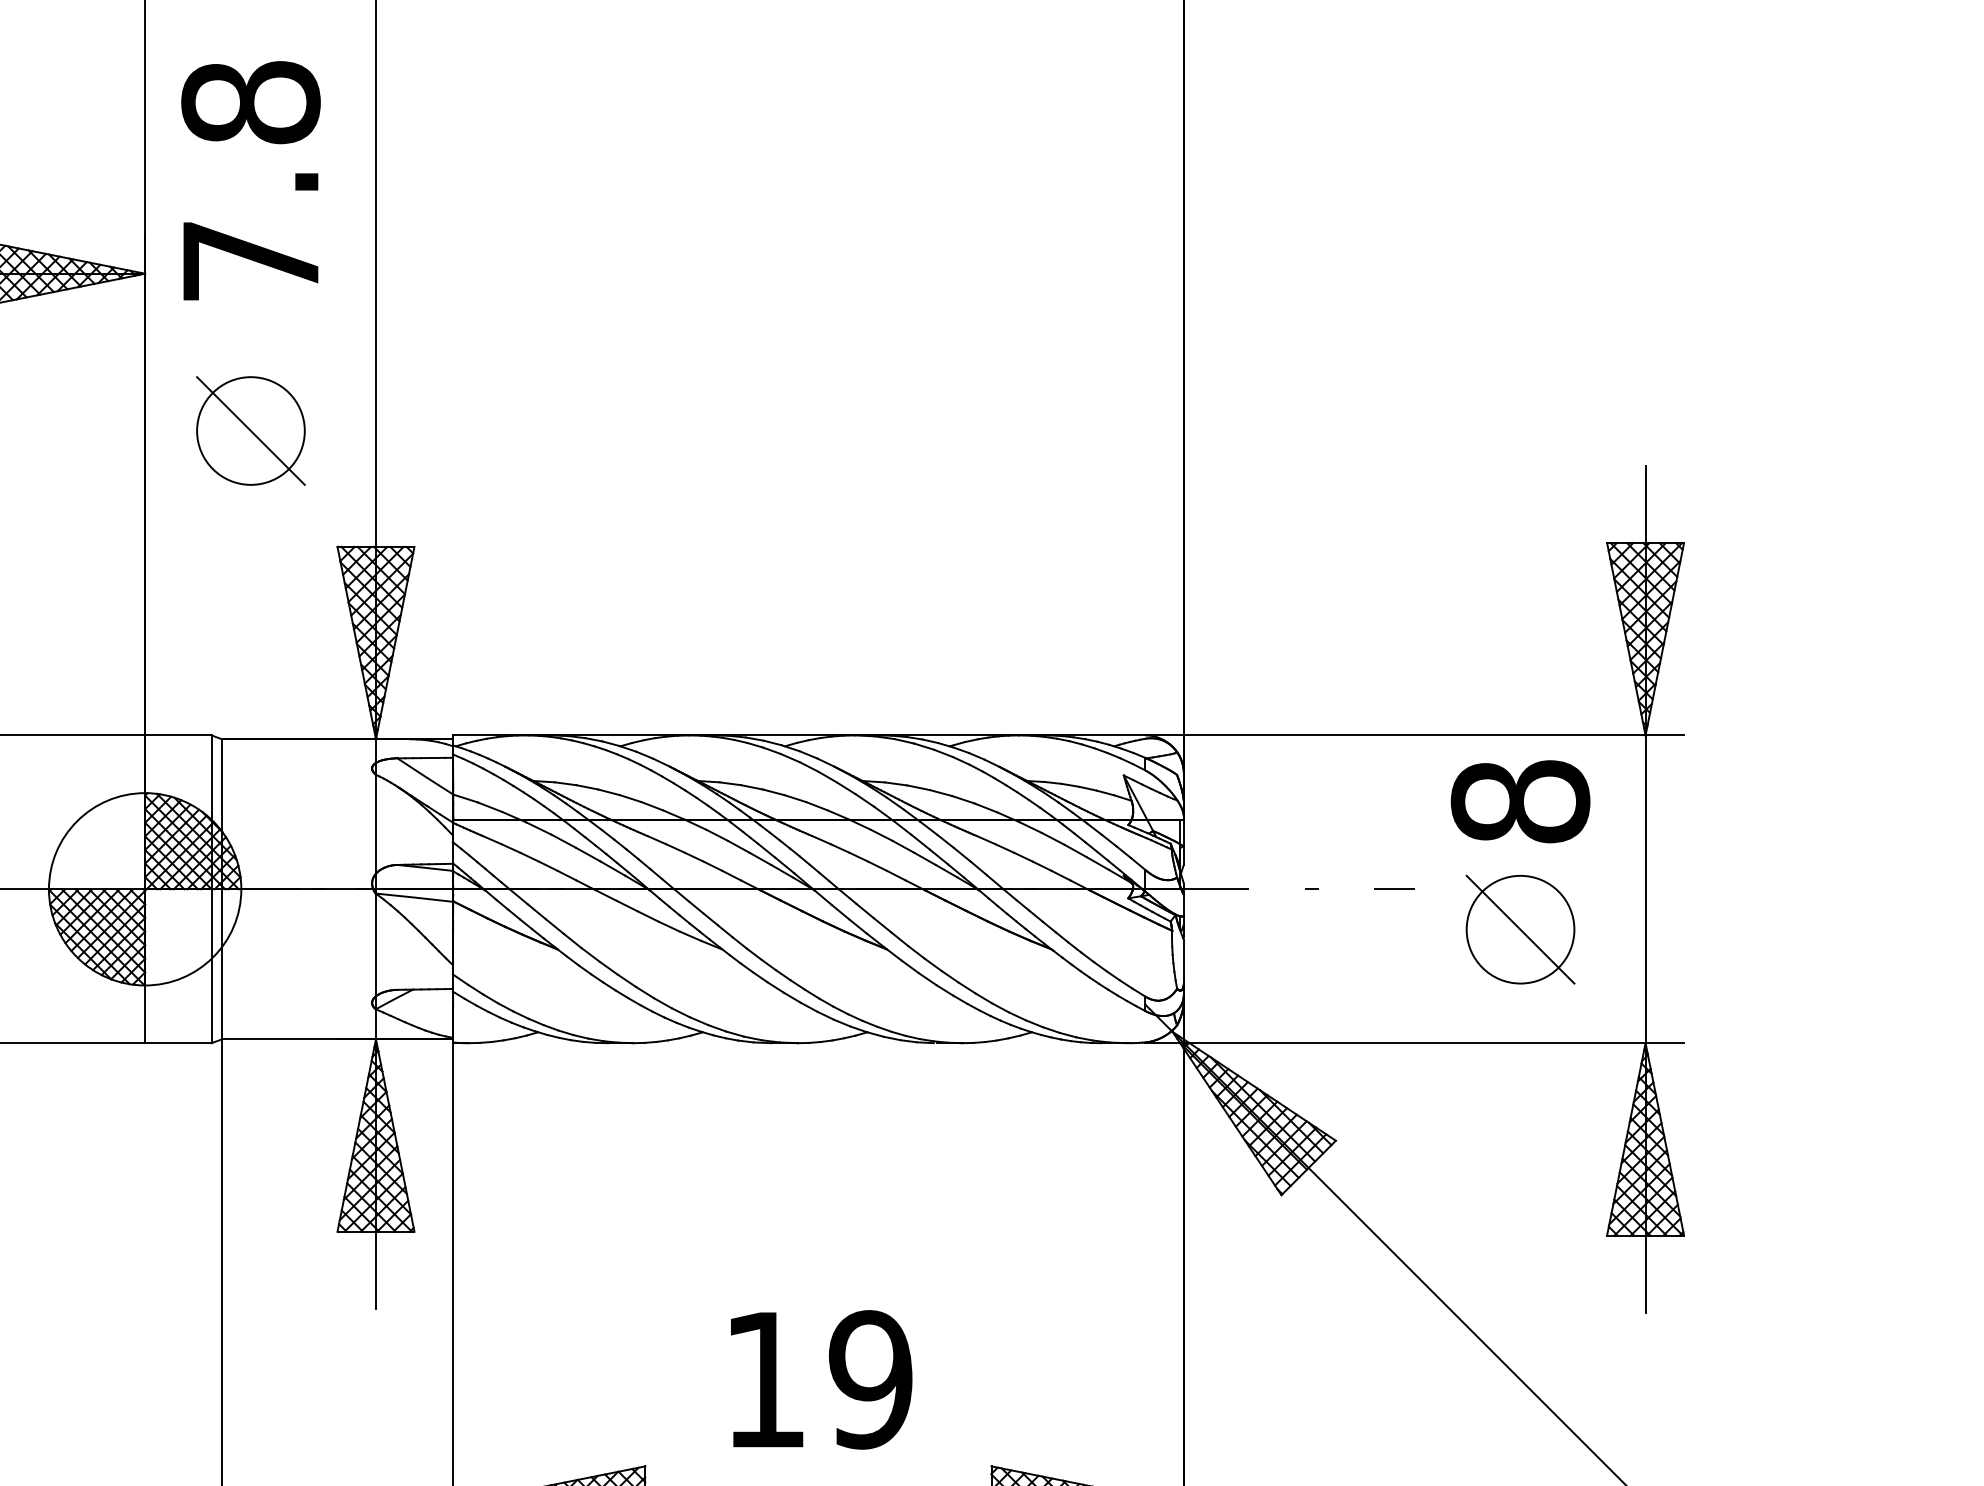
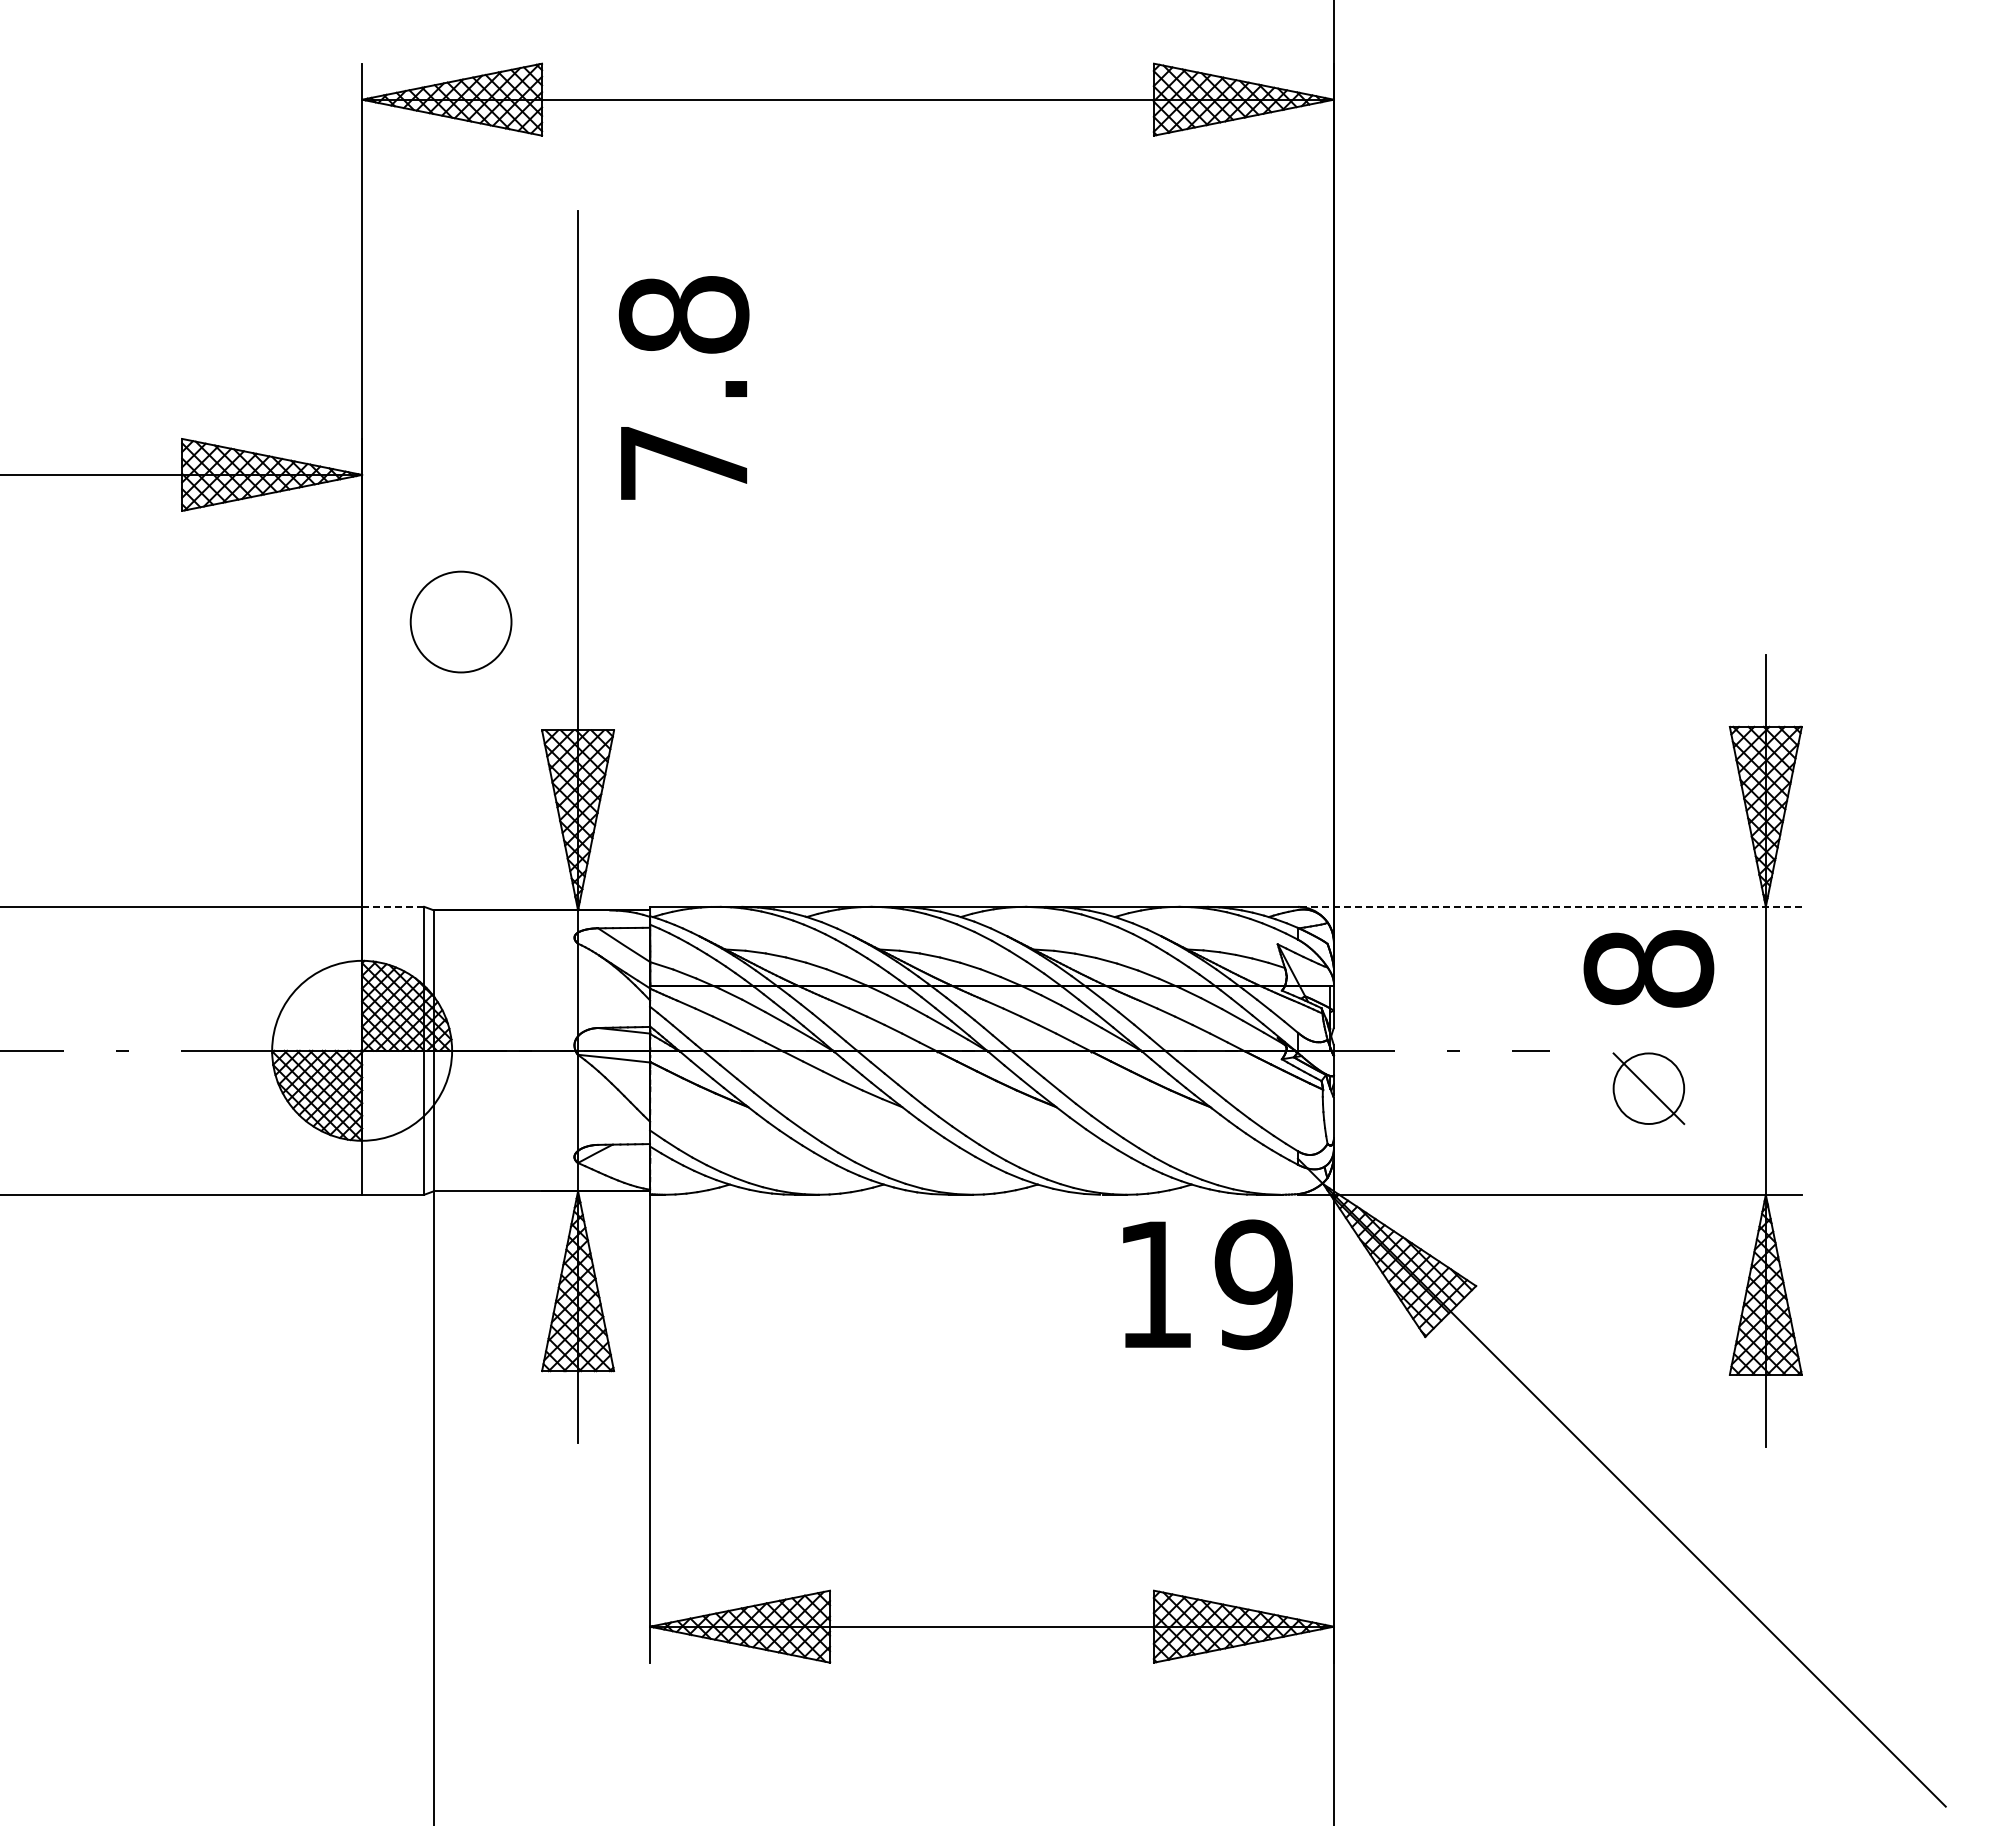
text: (250, 180) -> (683, 387), moved
line: (250, 430) -> (460, 621), removed
line: (178, 735) -> (393, 906), solid -> dashed
line: (1414, 735) -> (1549, 906), solid -> dashed
part: (1520, 929) -> (1648, 1088), size x0.7
text: (821, 1379) -> (1207, 1284), moved

